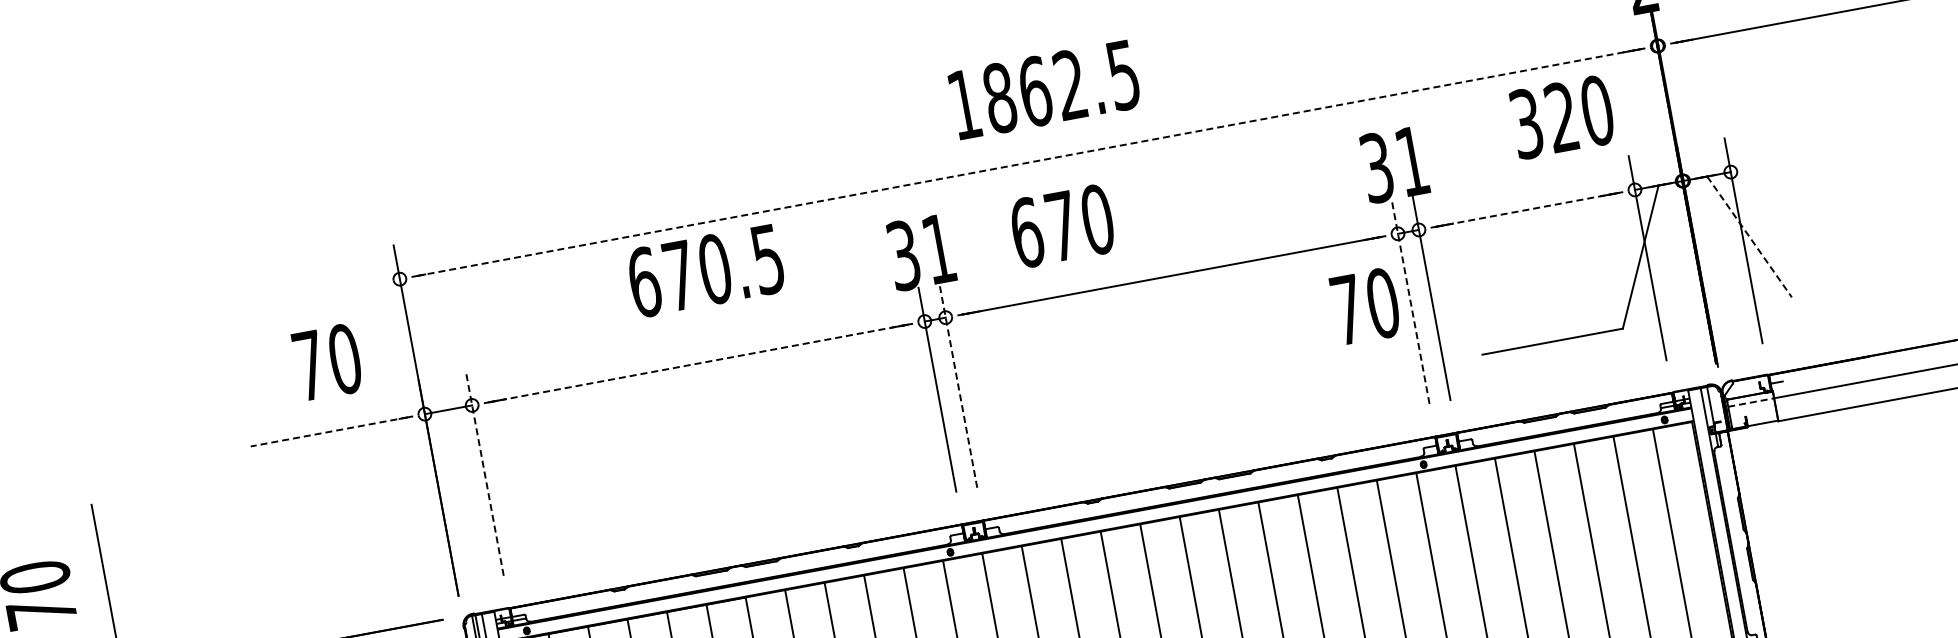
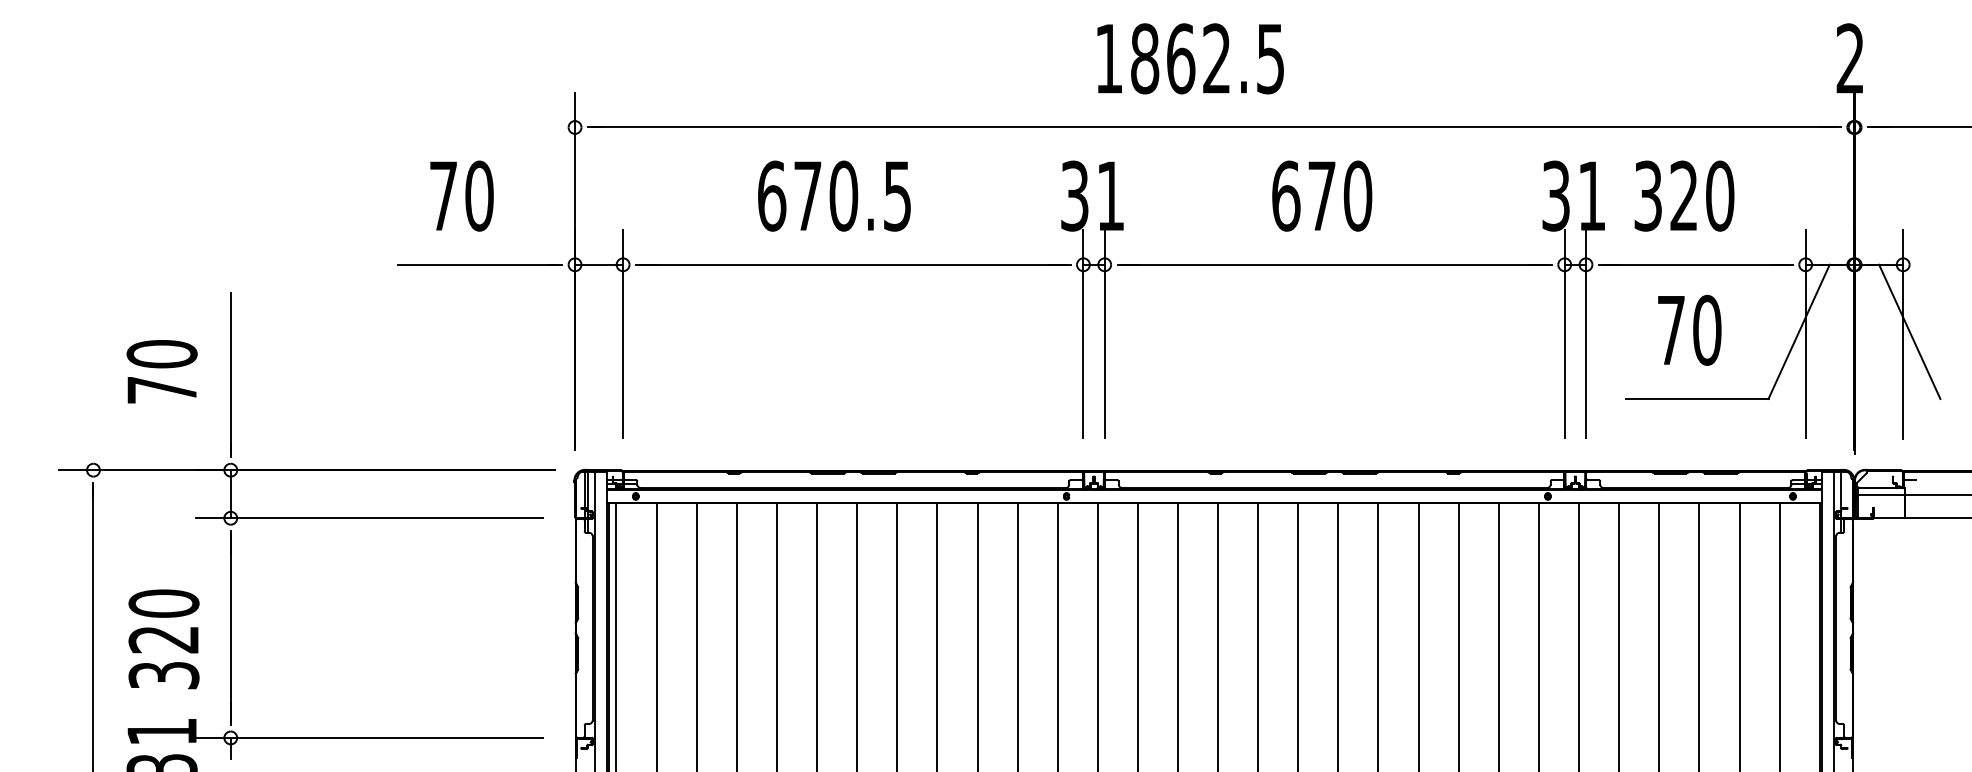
text: (1044, 89) -> (1190, 58), moved
text: (1562, 116) -> (1684, 195), moved
line: (1028, 162) -> (1214, 127), dashed -> solid
line: (1526, 209) -> (1695, 264), dashed -> solid
text: (1062, 225) -> (1322, 195), moved
line: (1749, 236) -> (1909, 331), dashed -> solid
text: (705, 270) -> (834, 195), moved
line: (1410, 302) -> (1564, 334), dashed -> solid
text: (1365, 305) -> (1689, 329), moved
text: (327, 361) -> (461, 195), moved
line: (698, 363) -> (853, 264), dashed -> solid
line: (958, 386) -> (1104, 334), dashed -> solid
line: (1751, 402) -> (1881, 495), dashed -> solid
line: (328, 431) -> (477, 264), dashed -> solid
line: (485, 473) -> (623, 334), dashed -> solid

